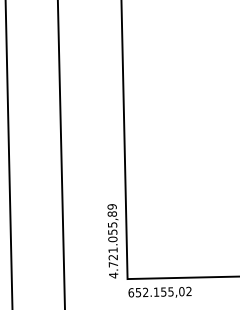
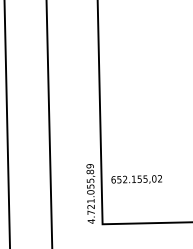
text: (159, 291) -> (136, 178), moved

